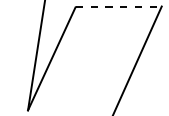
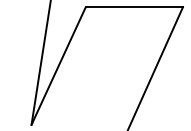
line: (118, 6) -> (134, 7), dashed -> solid

